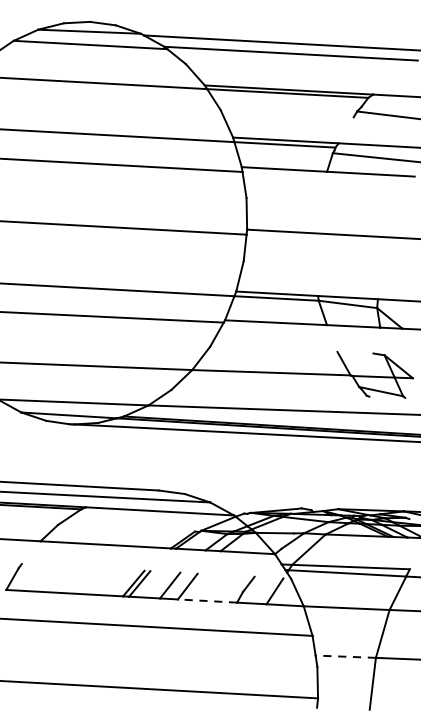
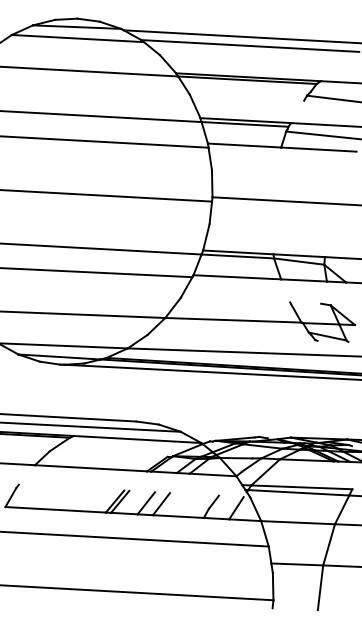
line: (206, 600) -> (177, 516), dashed -> solid
line: (346, 656) -> (297, 564), dashed -> solid

